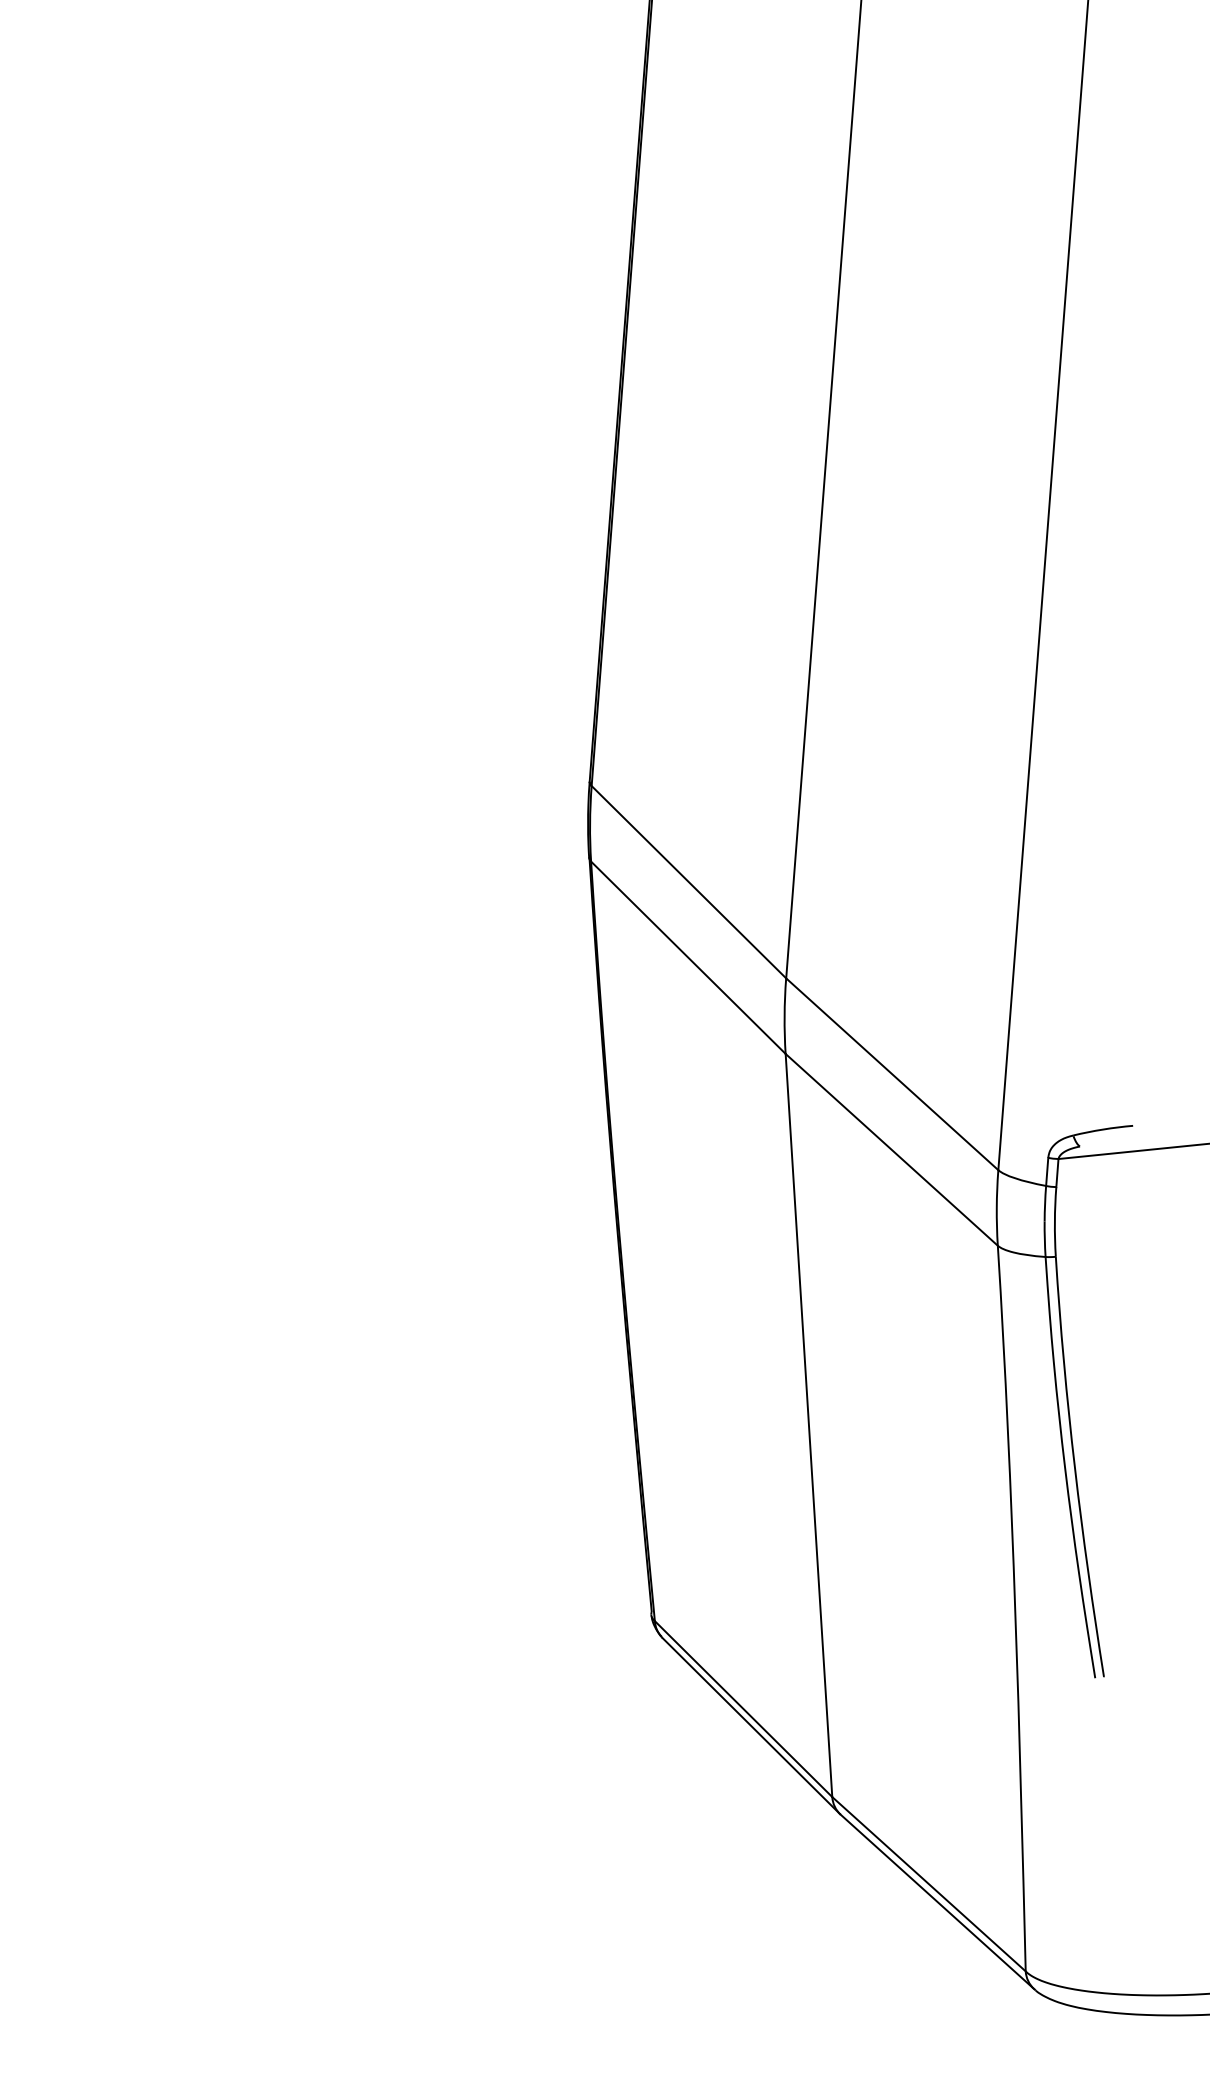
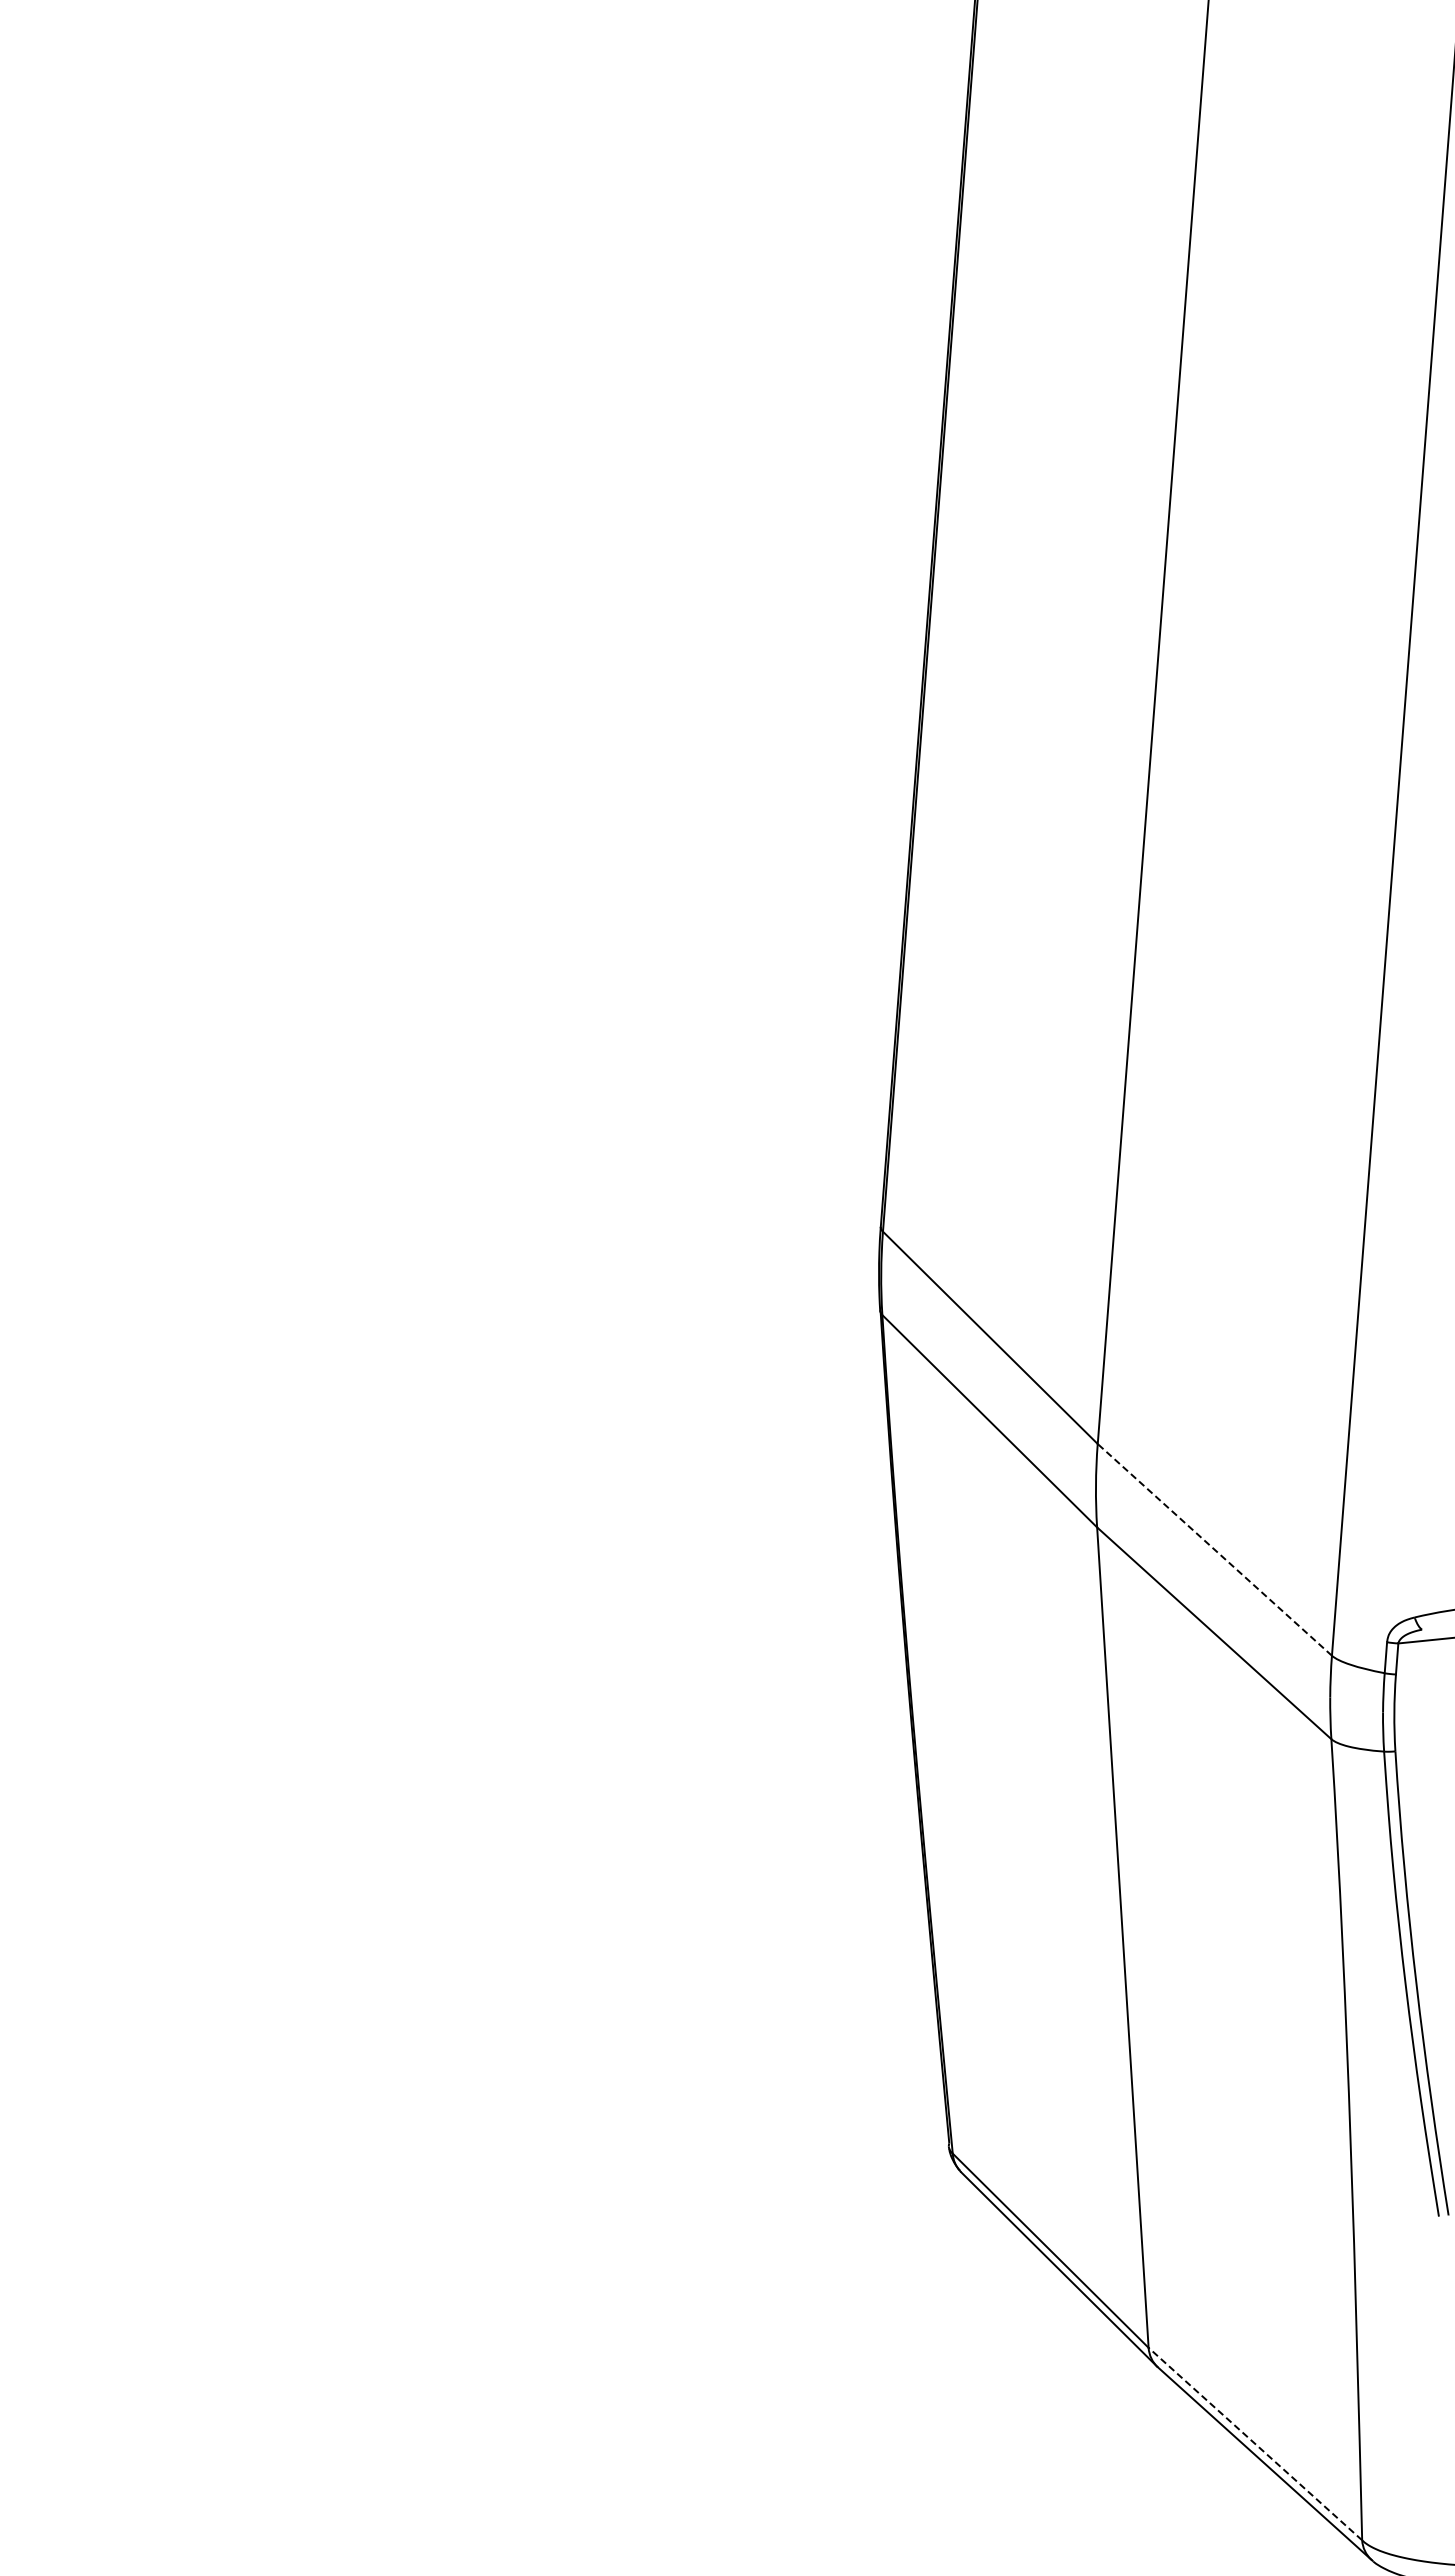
line: (891, 1073) -> (1214, 1549), solid -> dashed
line: (929, 1884) -> (1255, 2444), solid -> dashed

